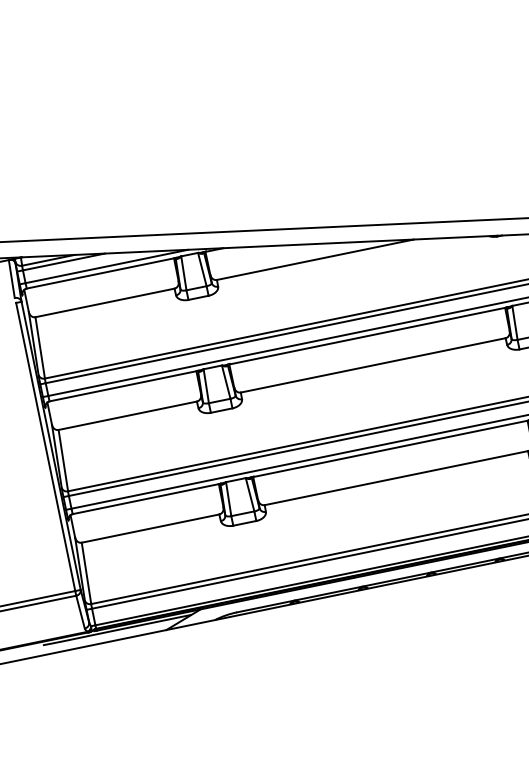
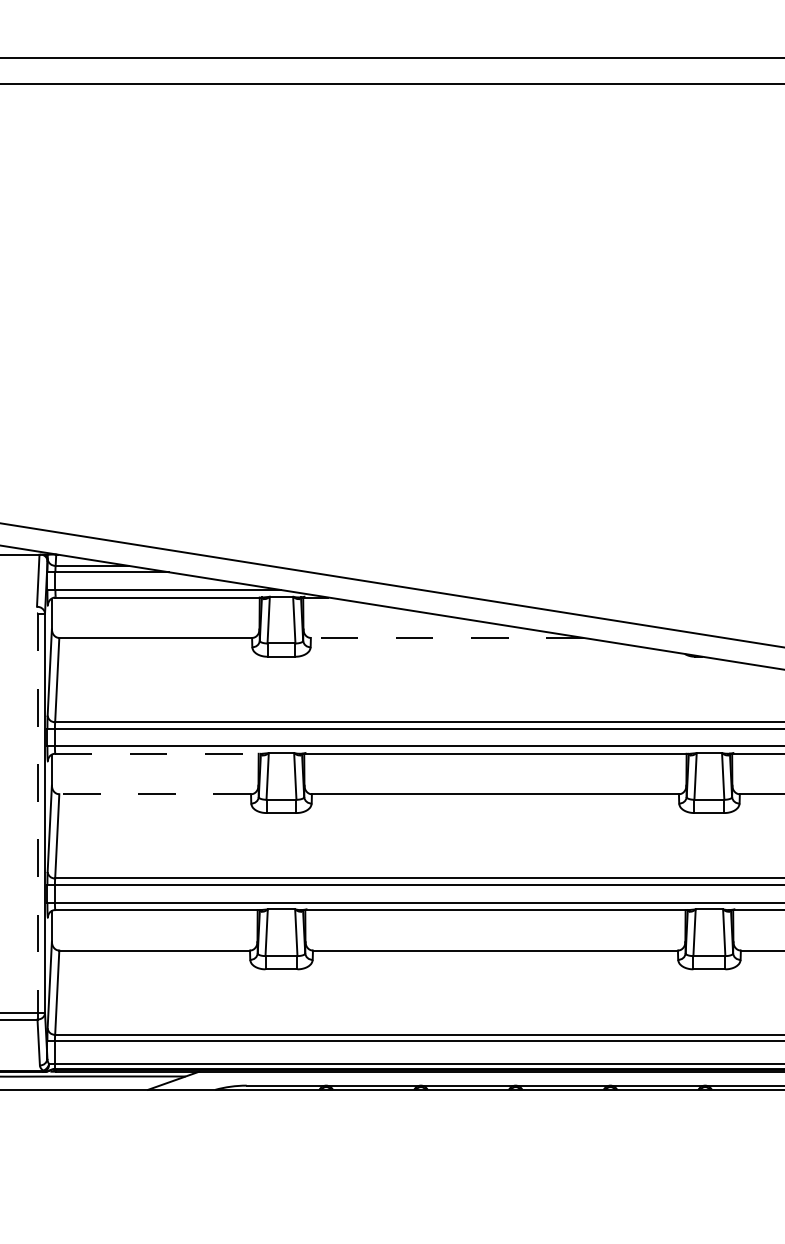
line: (314, 259) -> (446, 637), solid -> dashed
line: (124, 385) -> (159, 753), solid -> dashed
line: (128, 415) -> (155, 794), solid -> dashed
line: (45, 447) -> (37, 813), solid -> dashed

